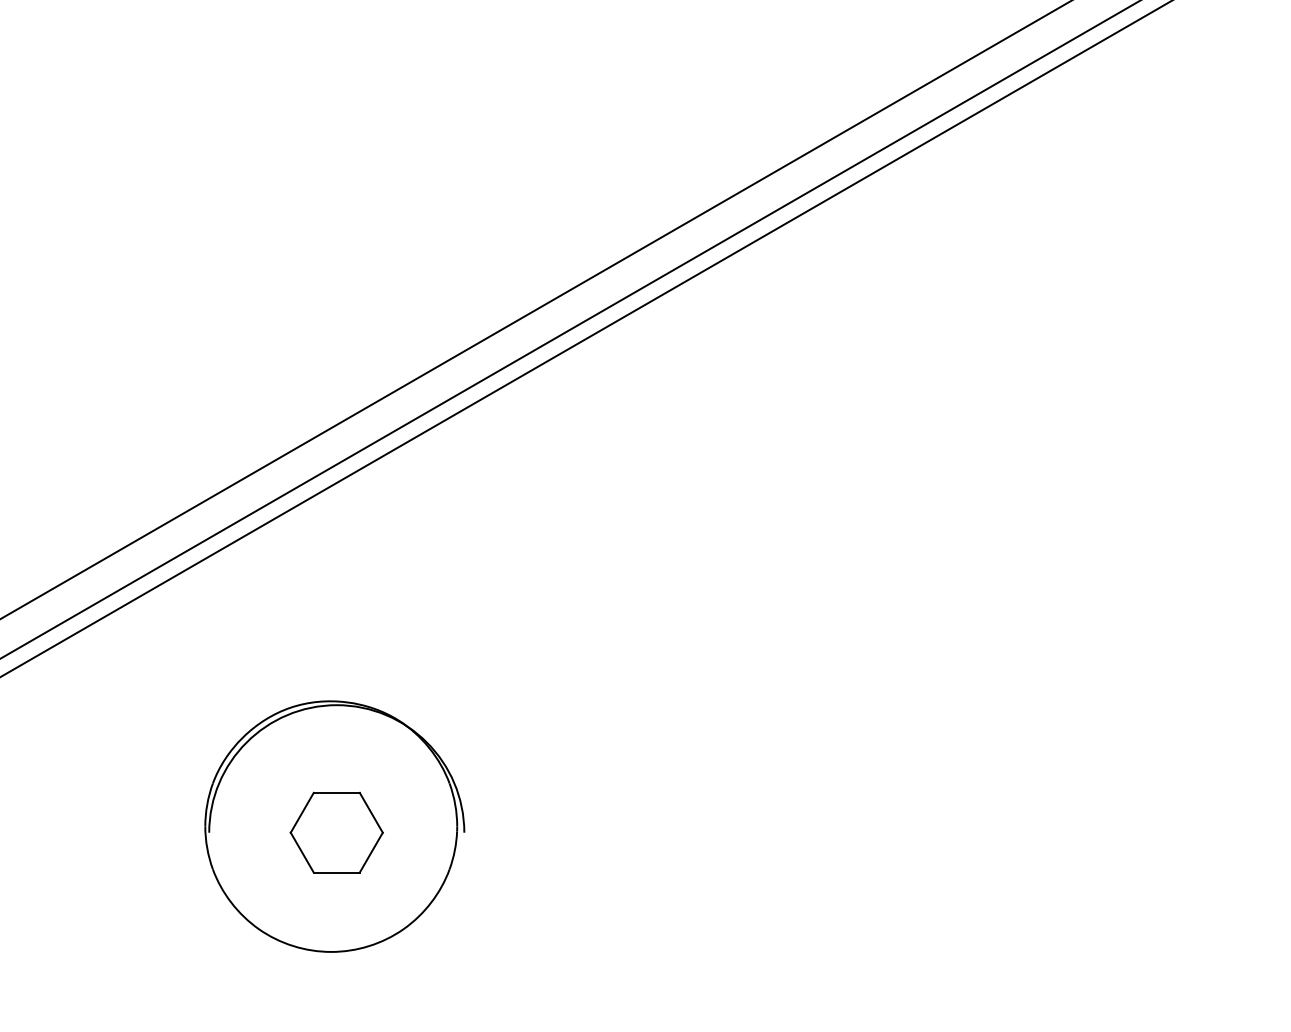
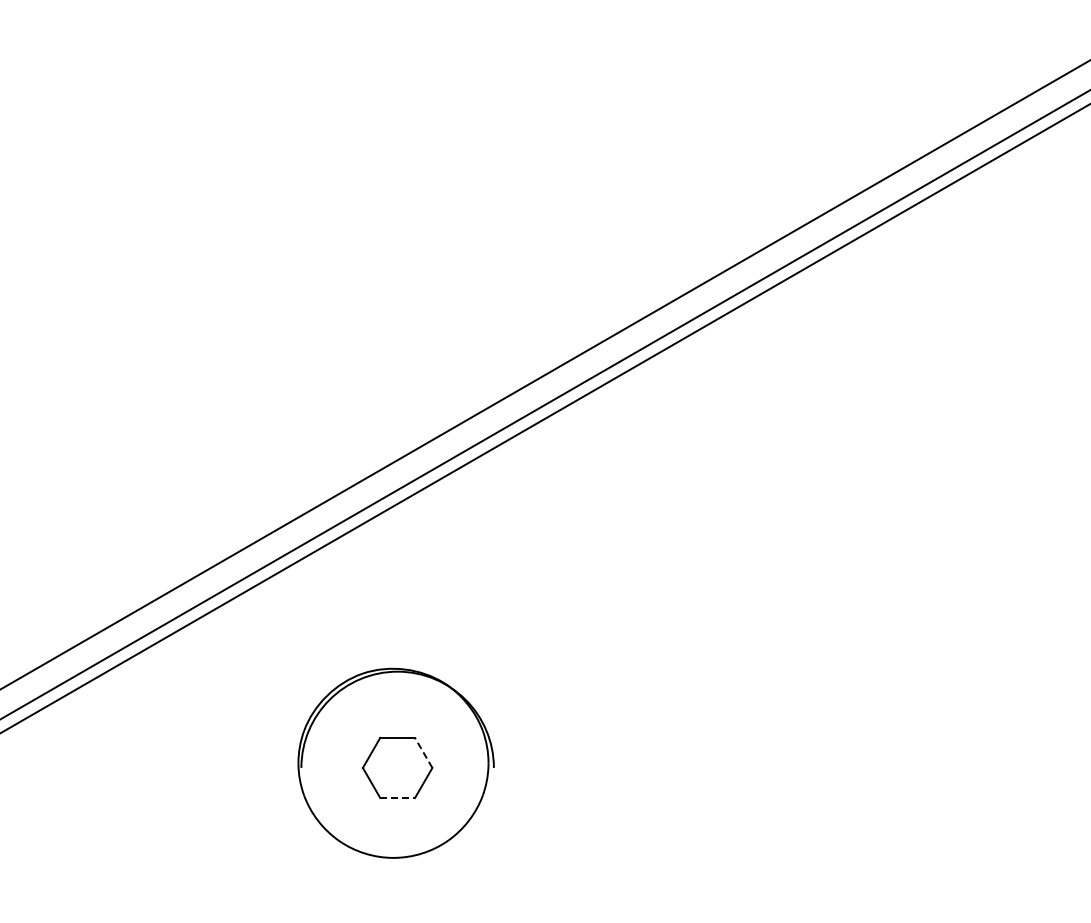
line: (371, 812) -> (423, 752), solid -> dashed
line: (337, 873) -> (398, 798), solid -> dashed

